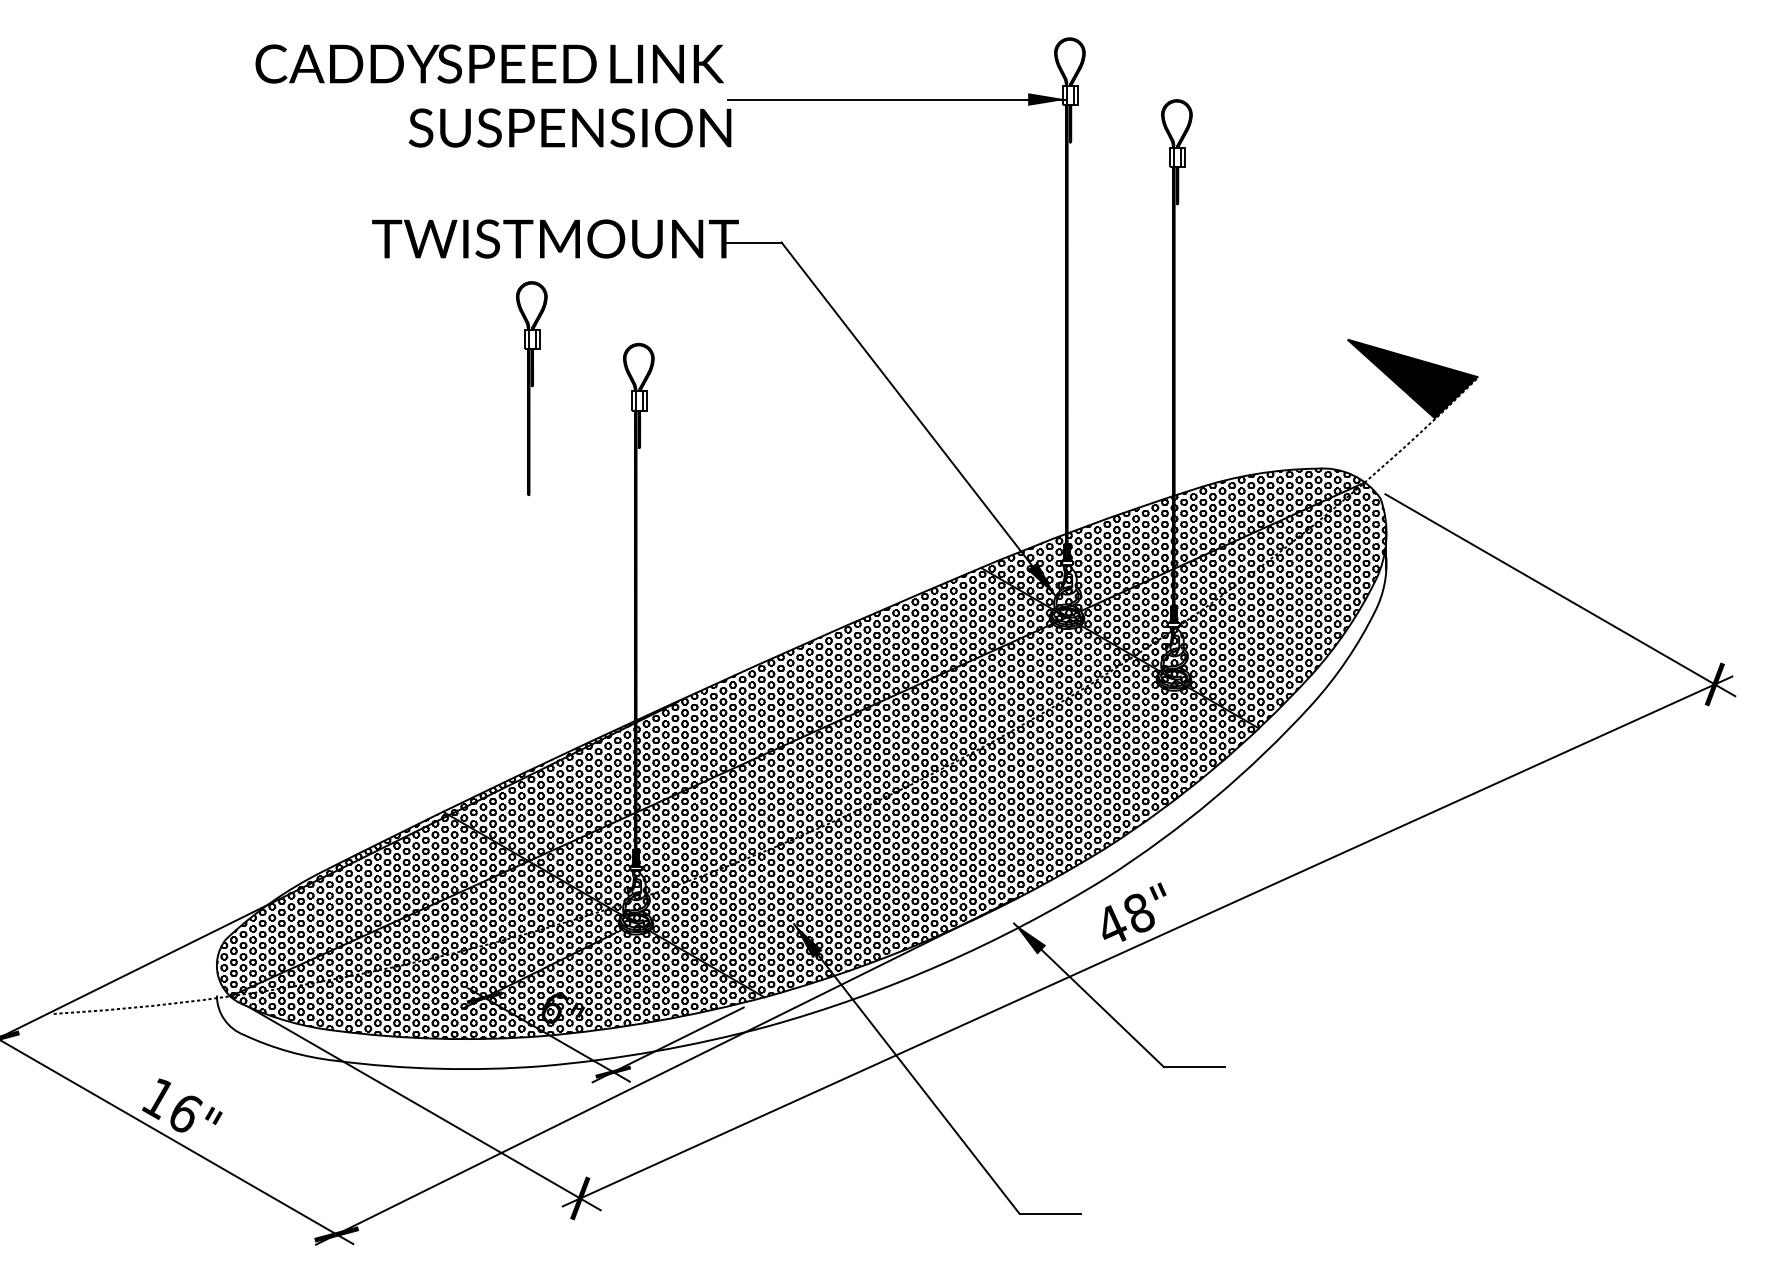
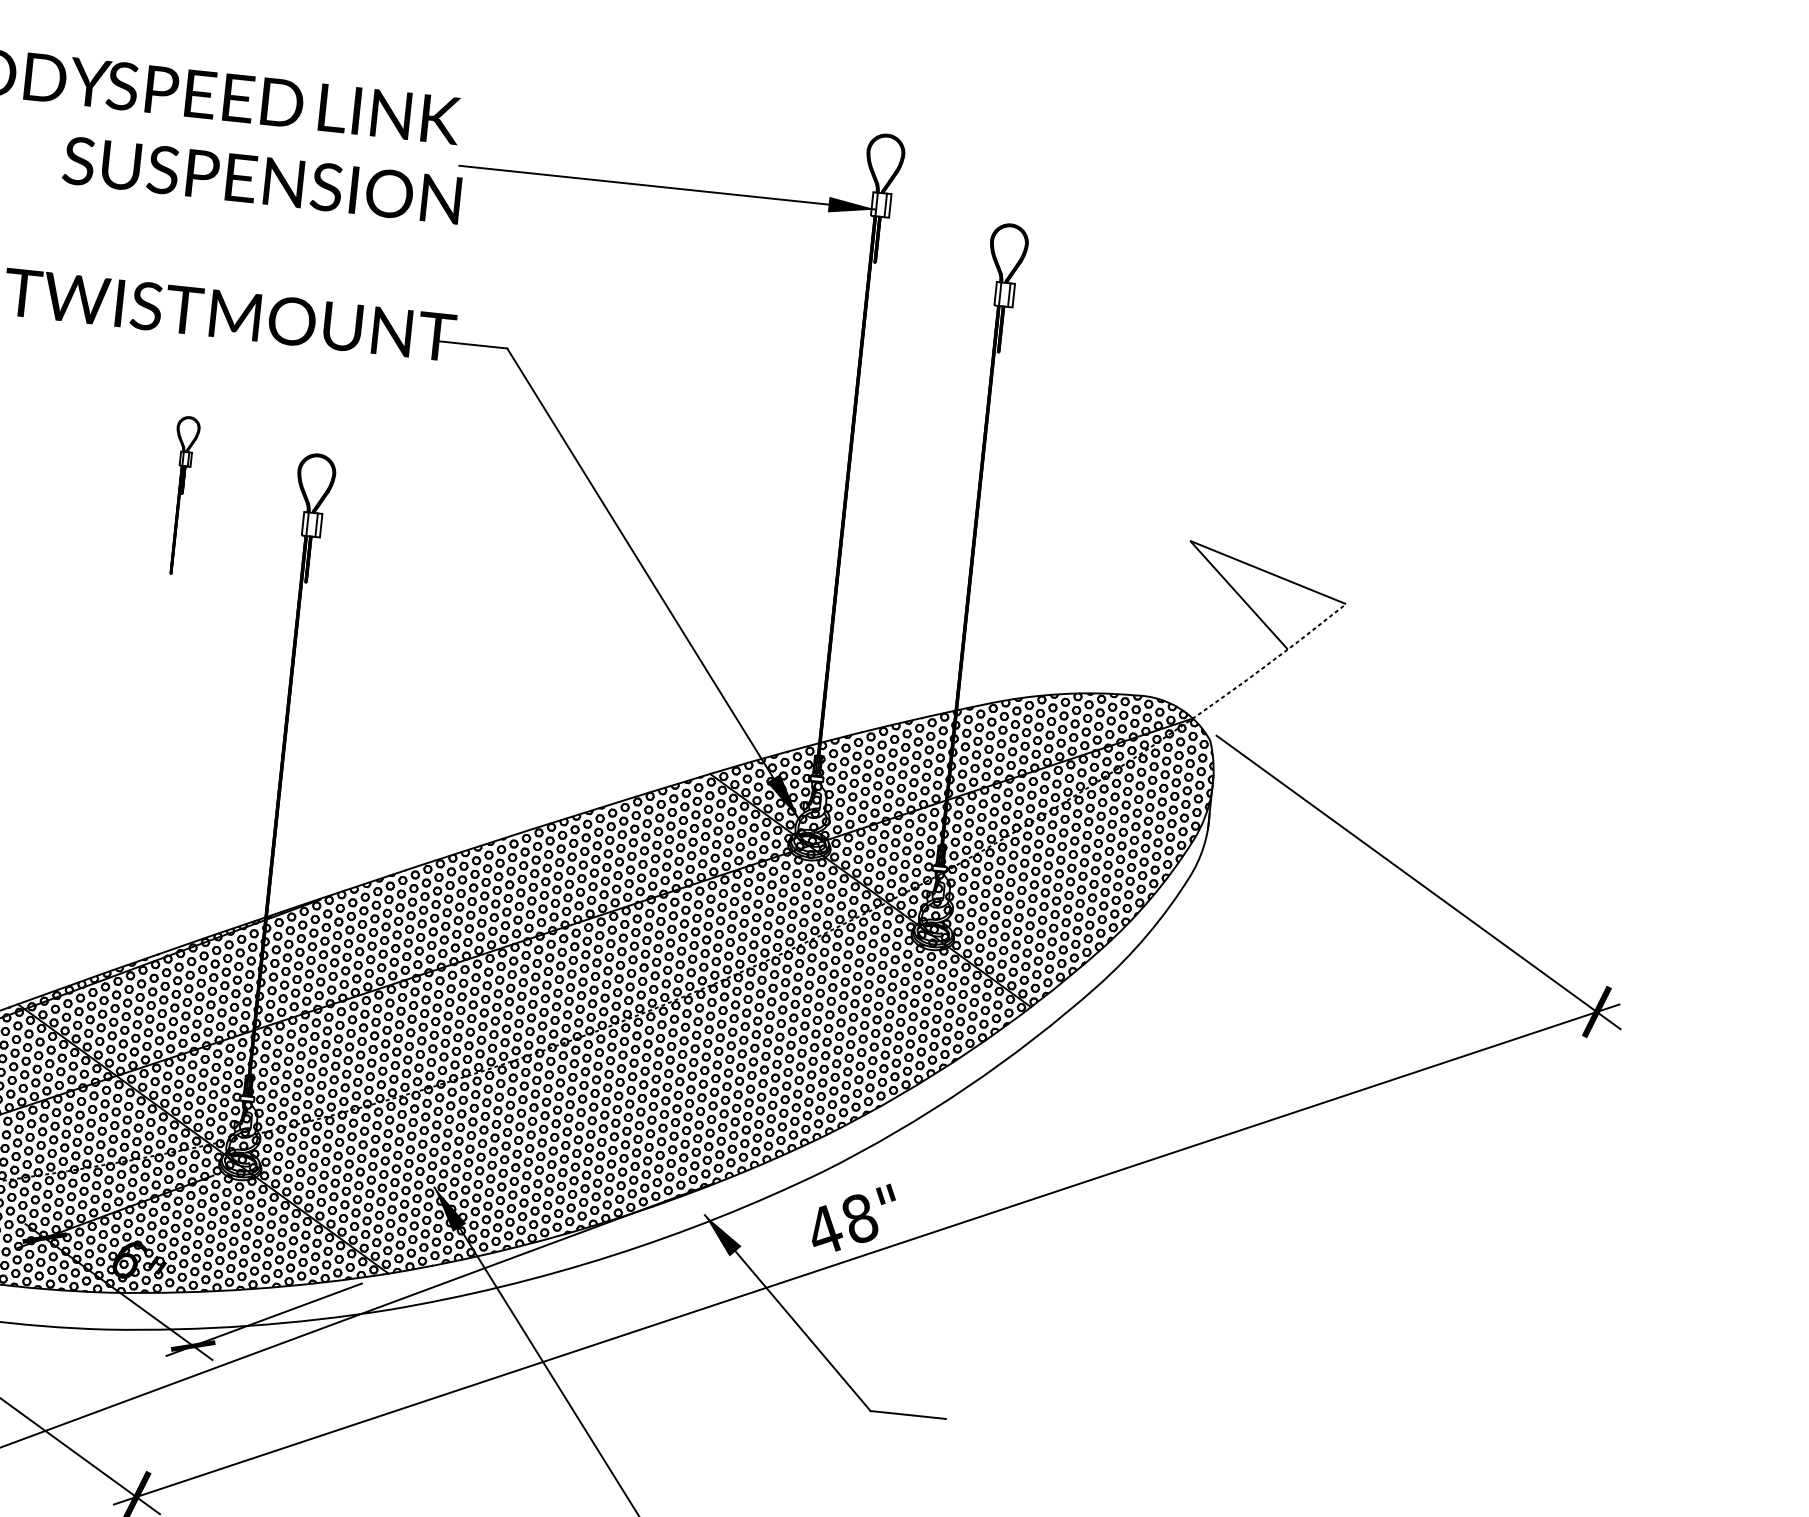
fill: (1412, 378) -> (1264, 596), removed
part: (531, 388) -> (181, 495), size x0.6

